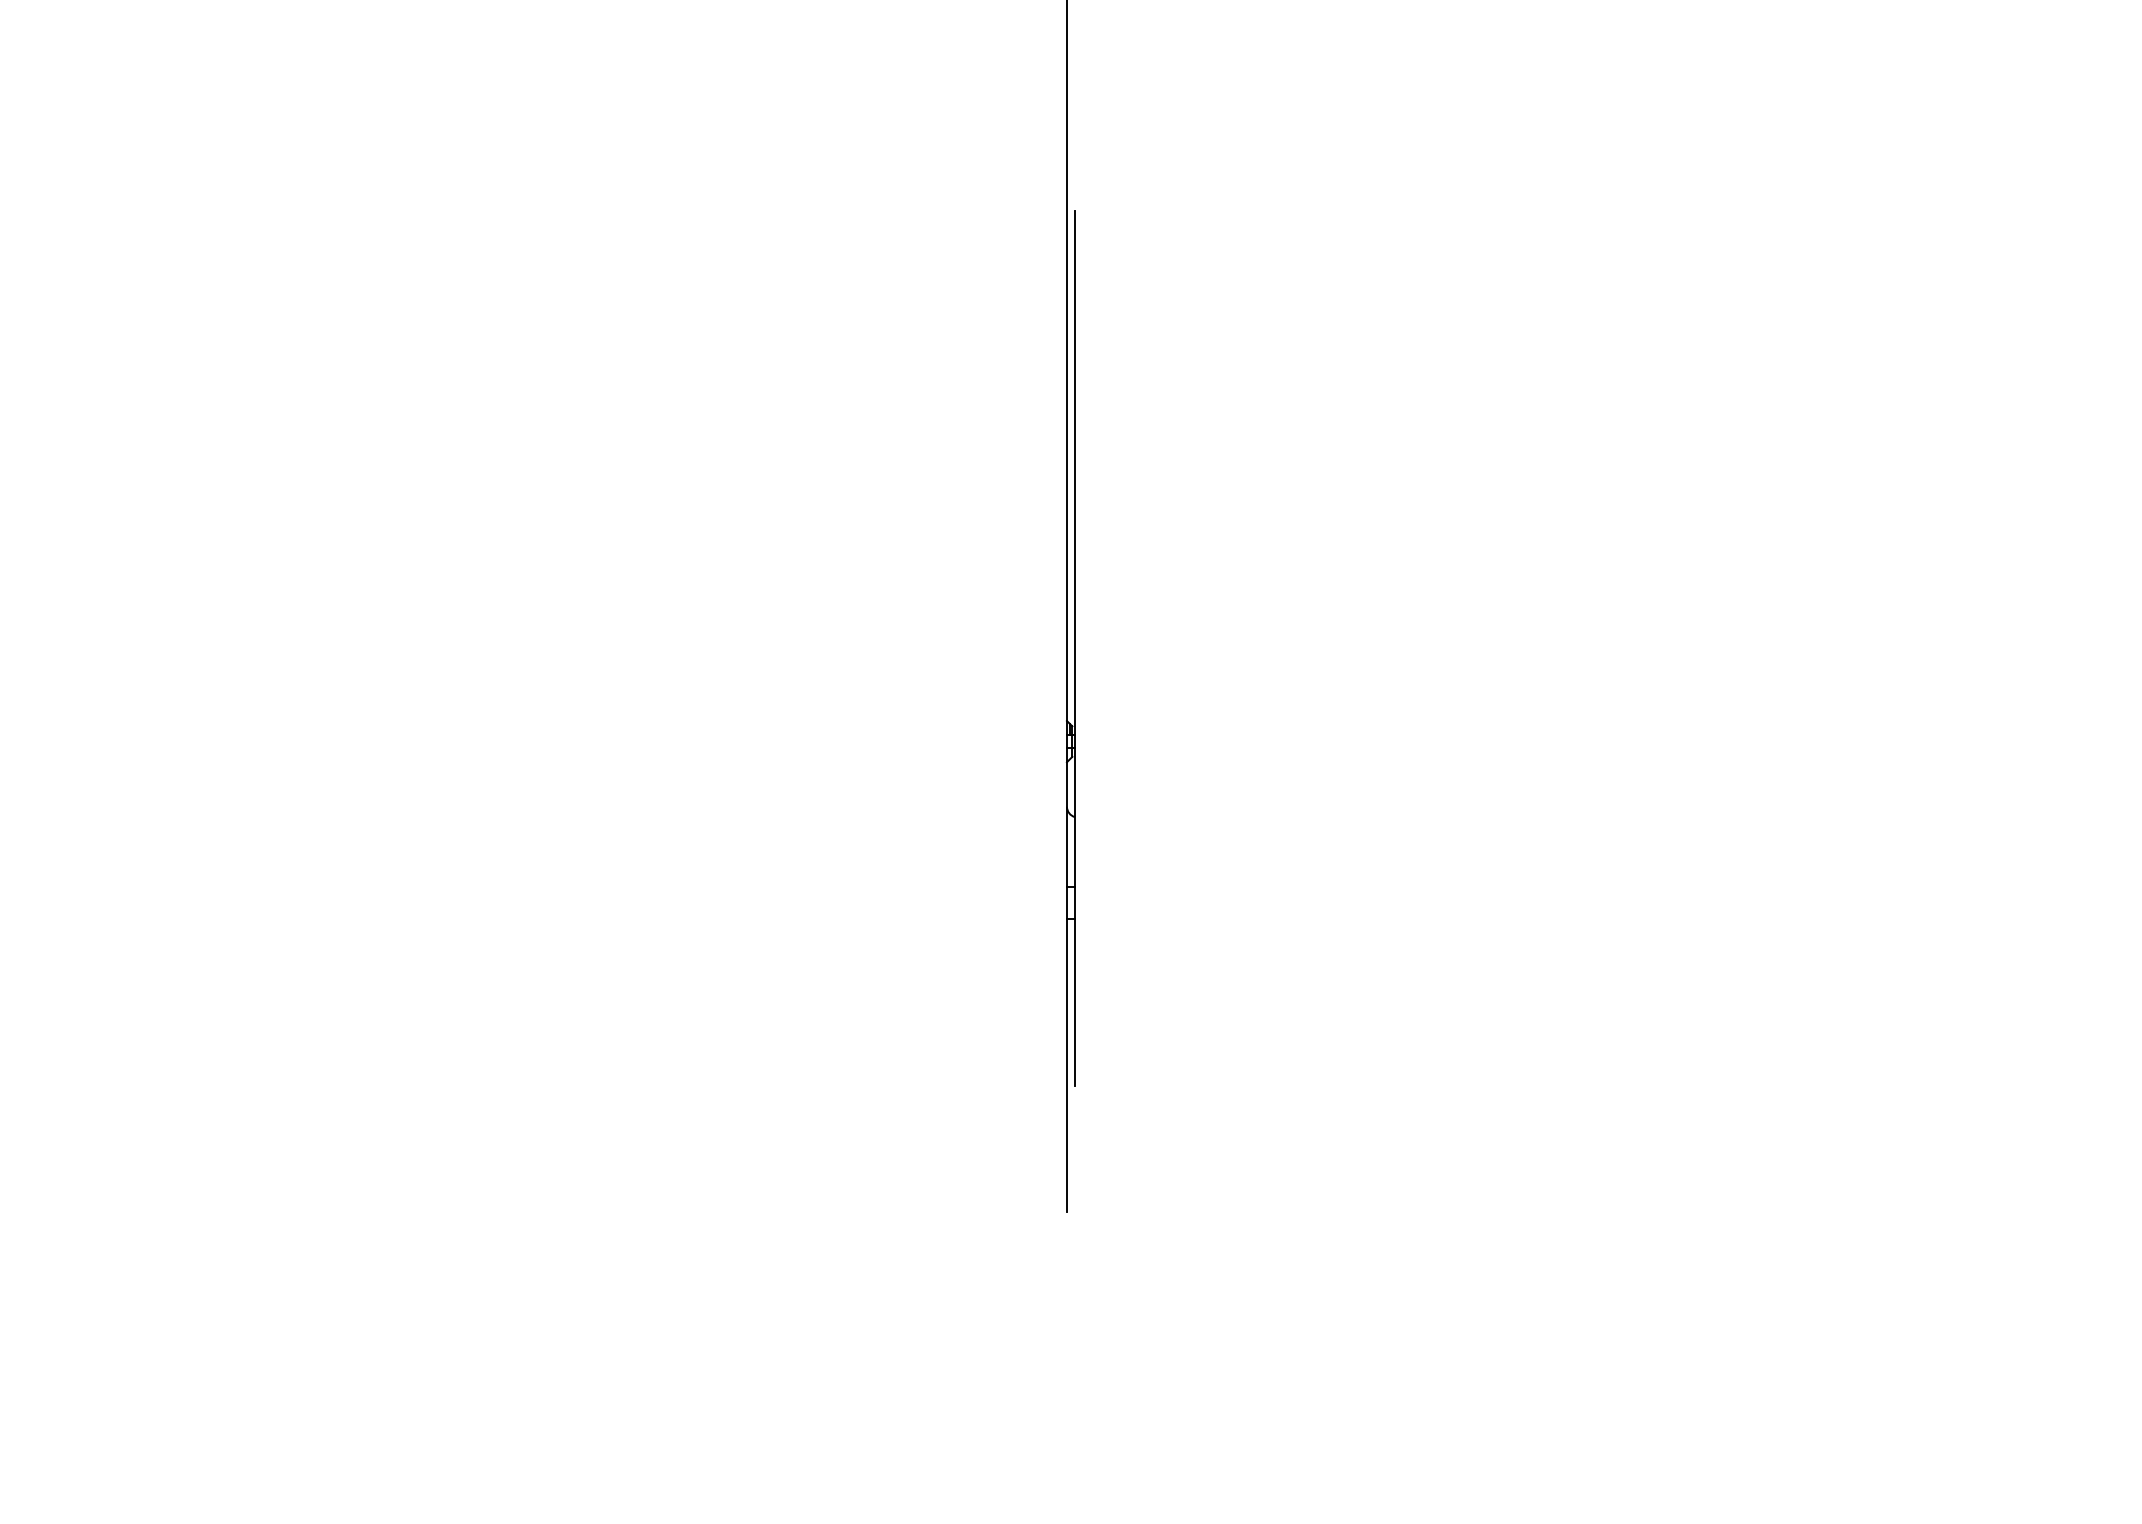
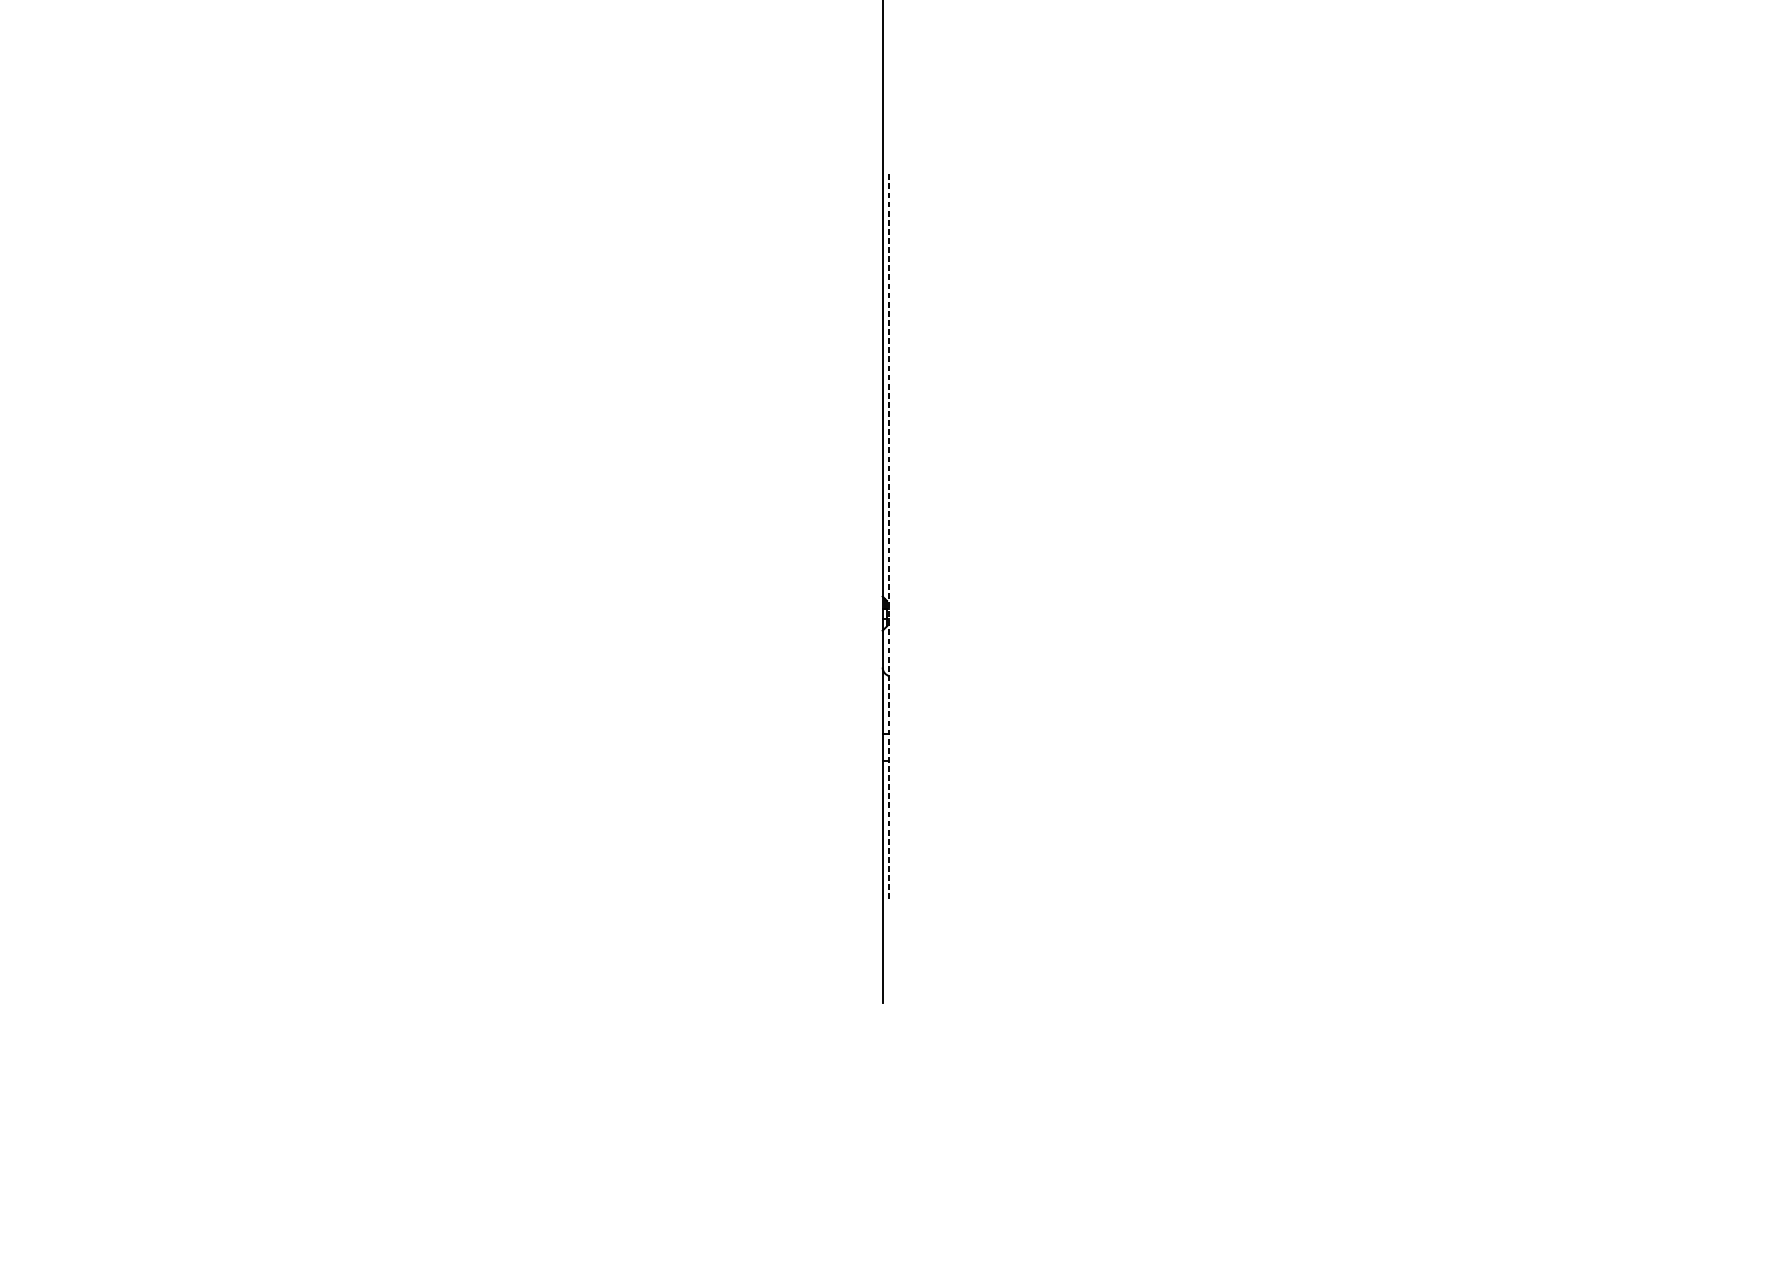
line: (1075, 648) -> (889, 536), solid -> dashed

